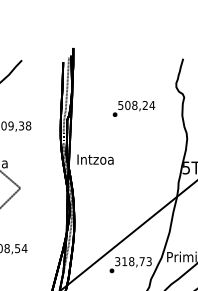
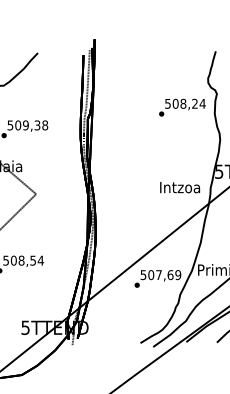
text: (133, 108) -> (182, 107), moved
text: (95, 159) -> (179, 187), moved
text: (133, 262) -> (161, 275), 318,73 -> 507,69

